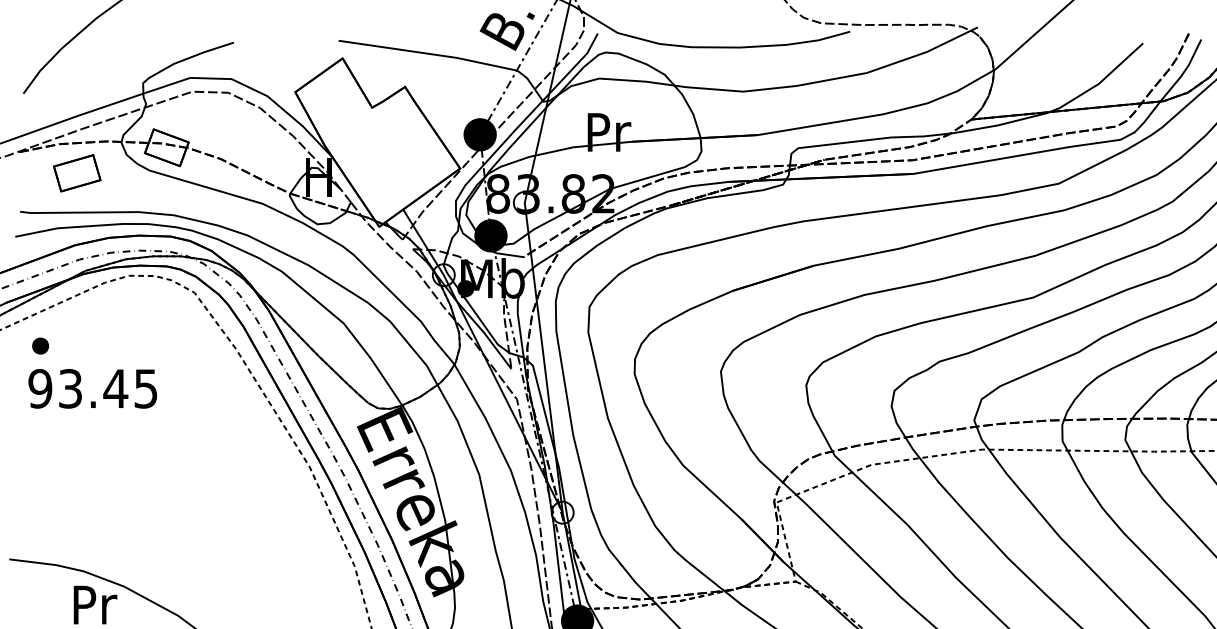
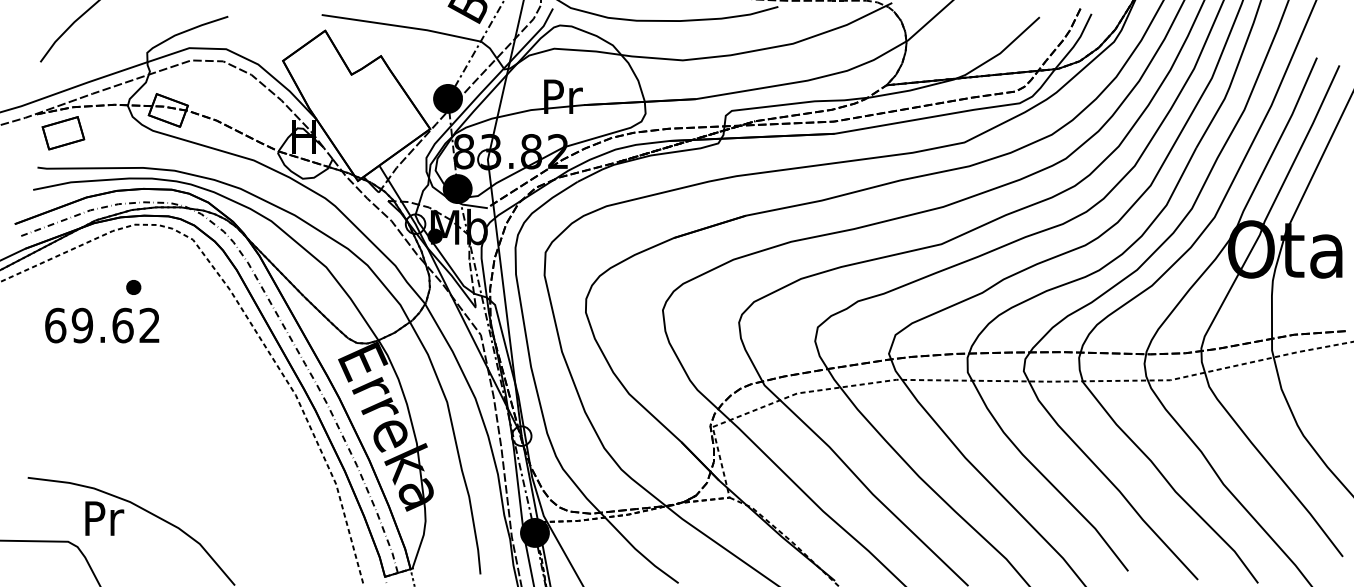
part: (77, 173) -> (63, 133), moved
part: (40, 346) -> (133, 287), moved
text: (91, 388) -> (101, 325), 93.45 -> 69.62

